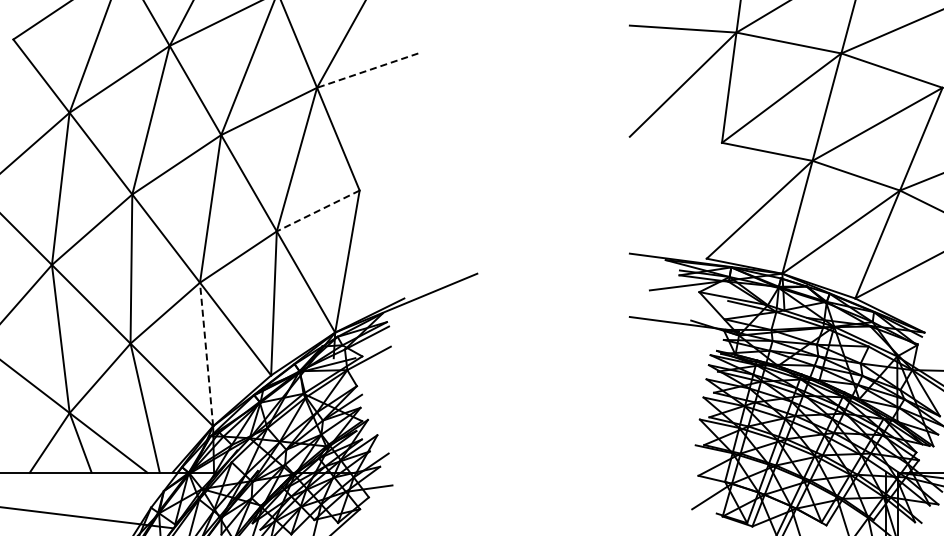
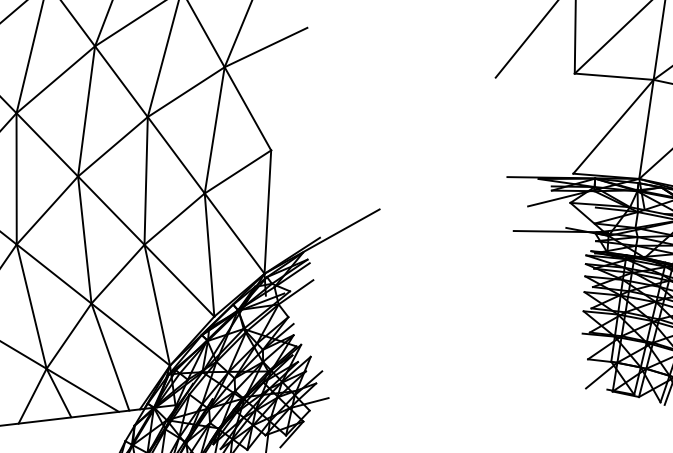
line: (367, 70) -> (265, 47), dashed -> solid
line: (317, 211) -> (237, 172), dashed -> solid
line: (206, 353) -> (157, 304), dashed -> solid

